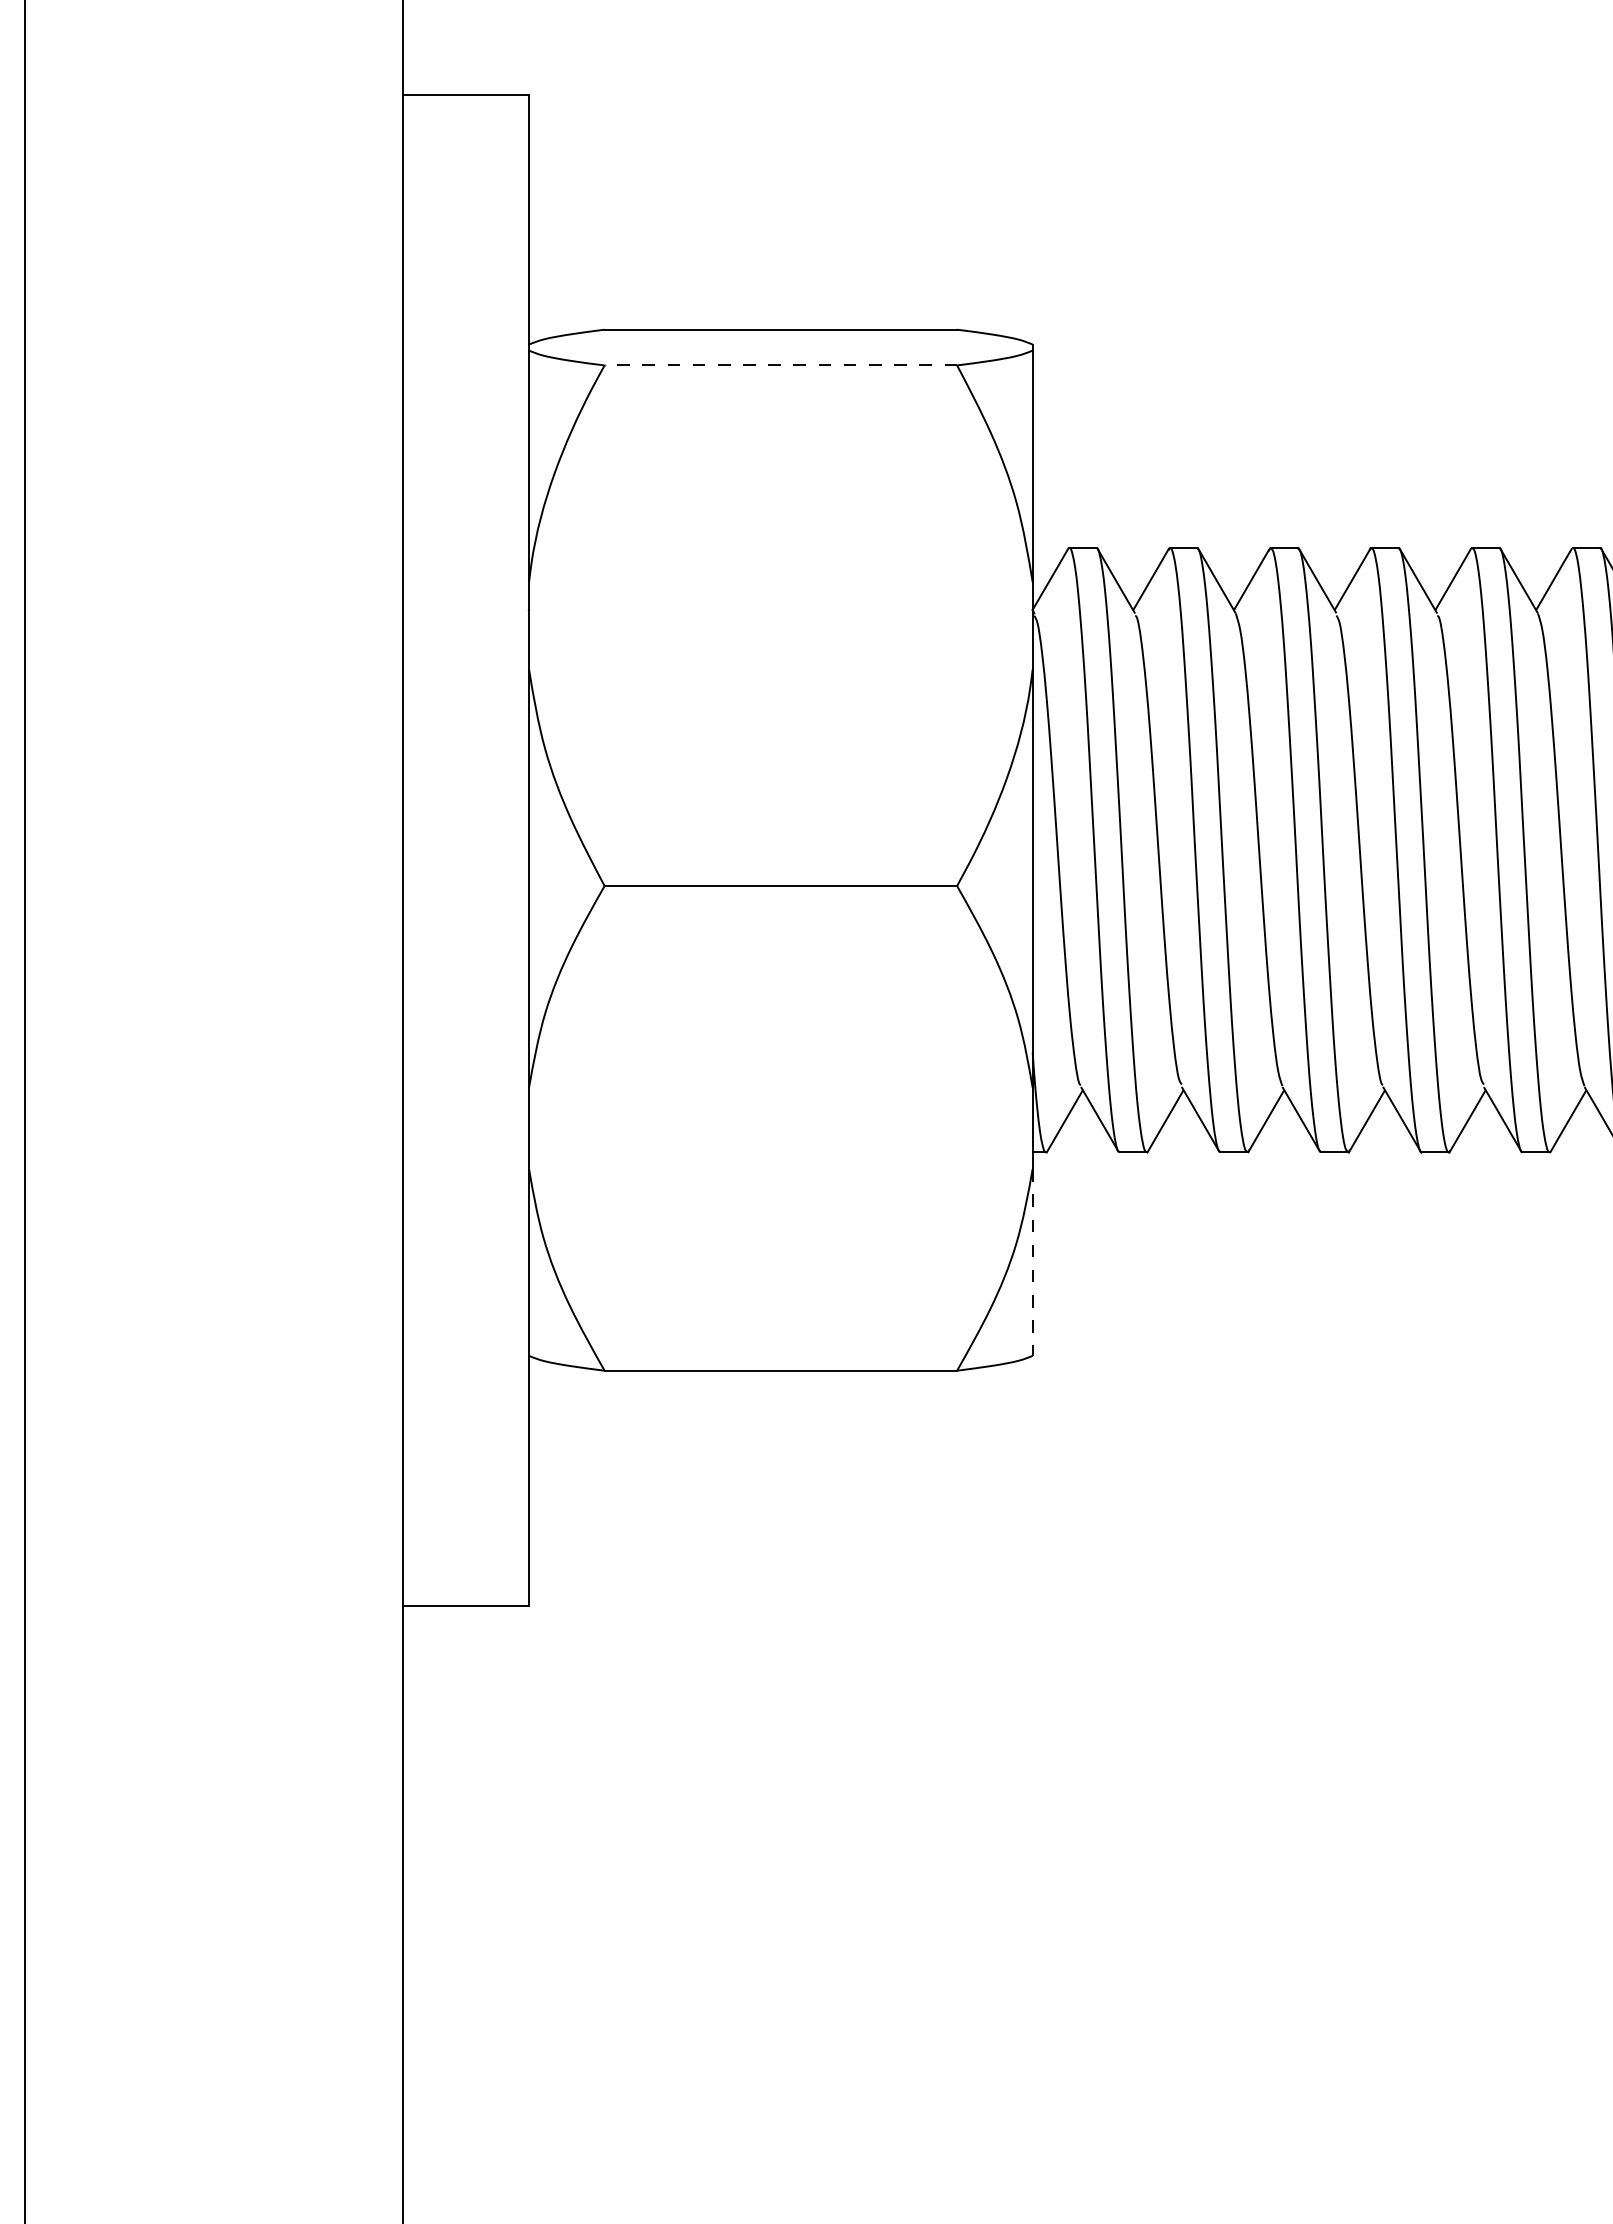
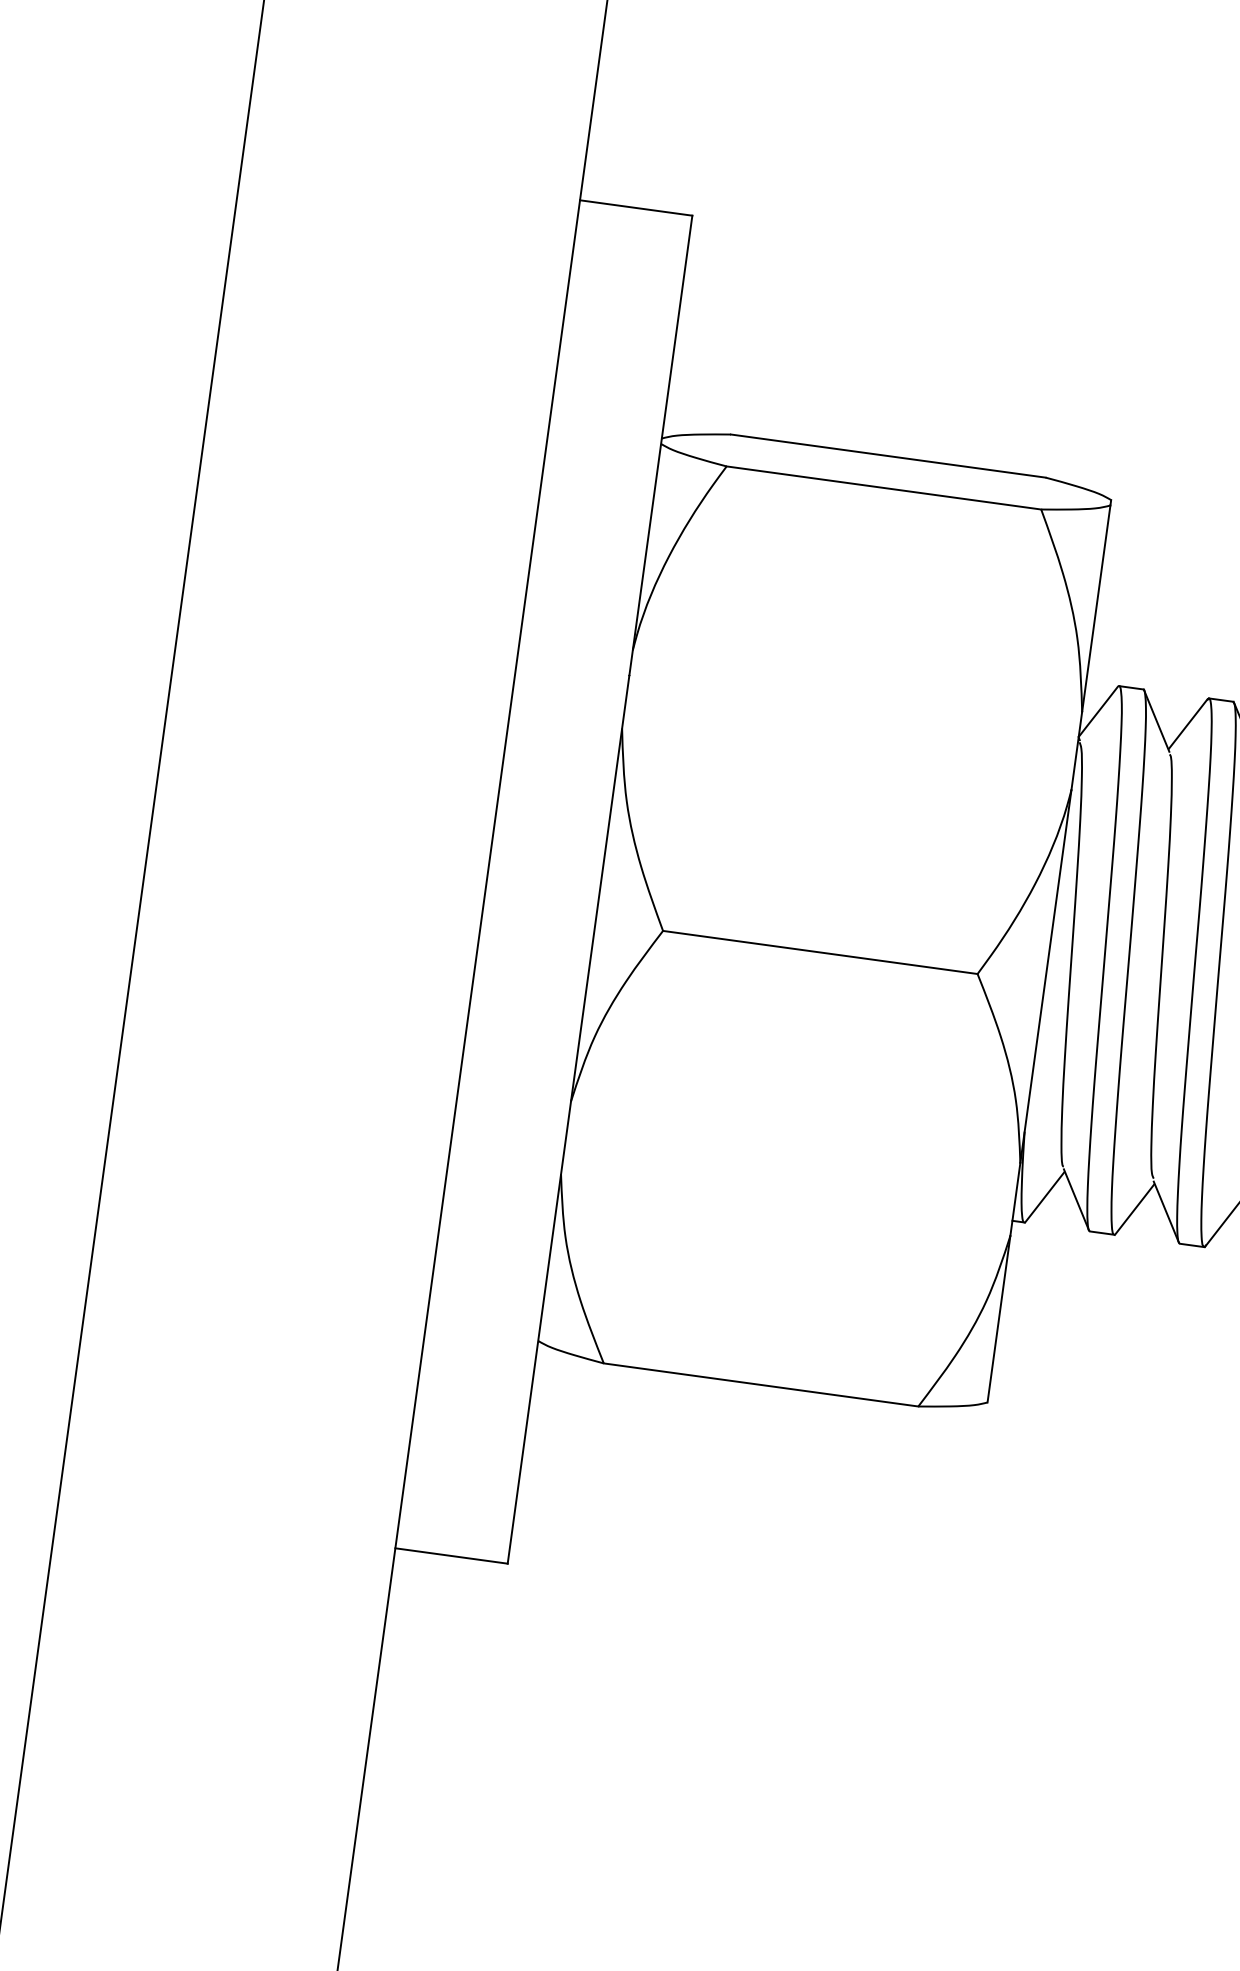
line: (780, 365) -> (883, 487), dashed -> solid
line: (1032, 1263) -> (998, 1320), dashed -> solid

